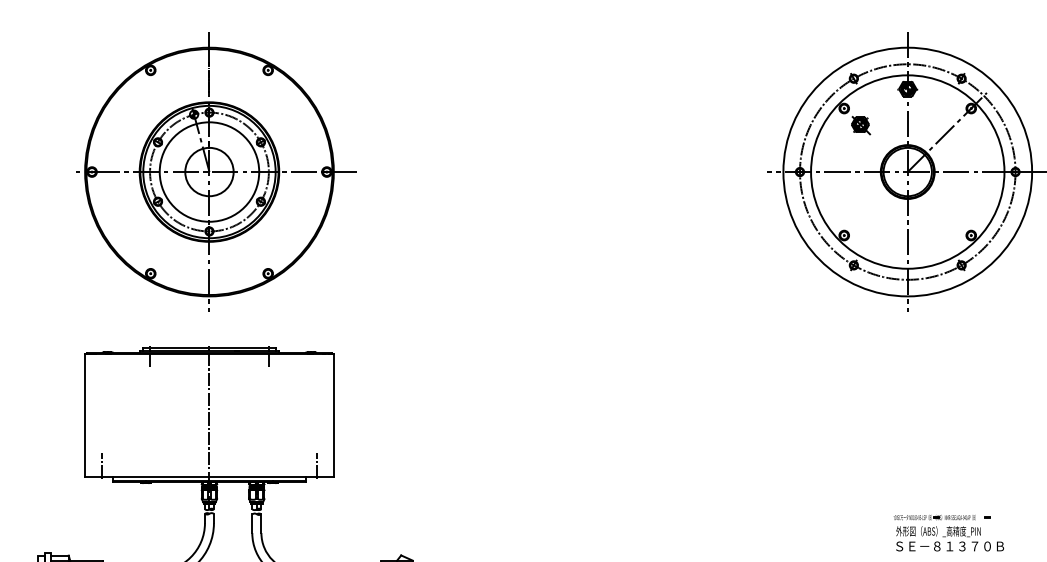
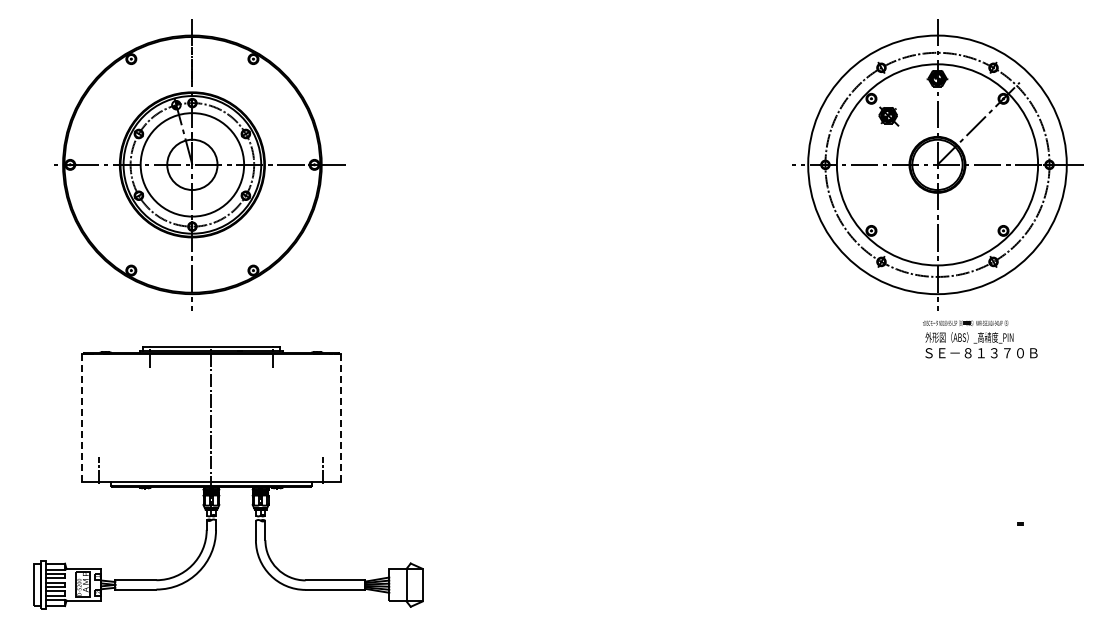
part: (216, 171) -> (199, 164), moved
line: (85, 415) -> (82, 417), solid -> dashed
line: (333, 415) -> (340, 417), solid -> dashed
part: (949, 533) -> (980, 339), moved

